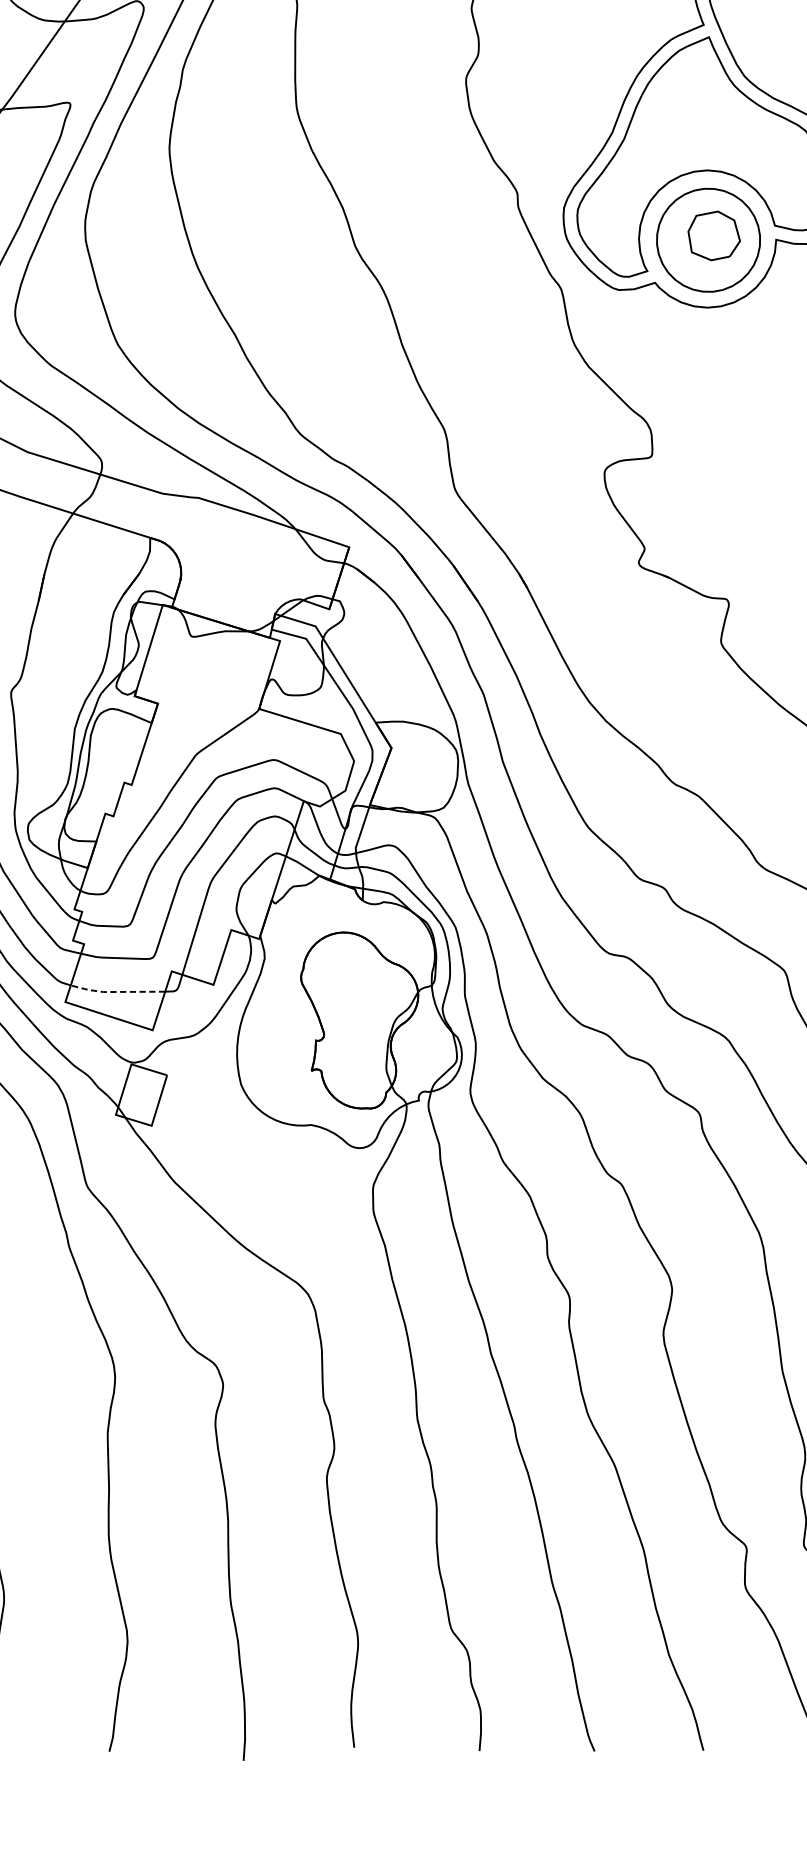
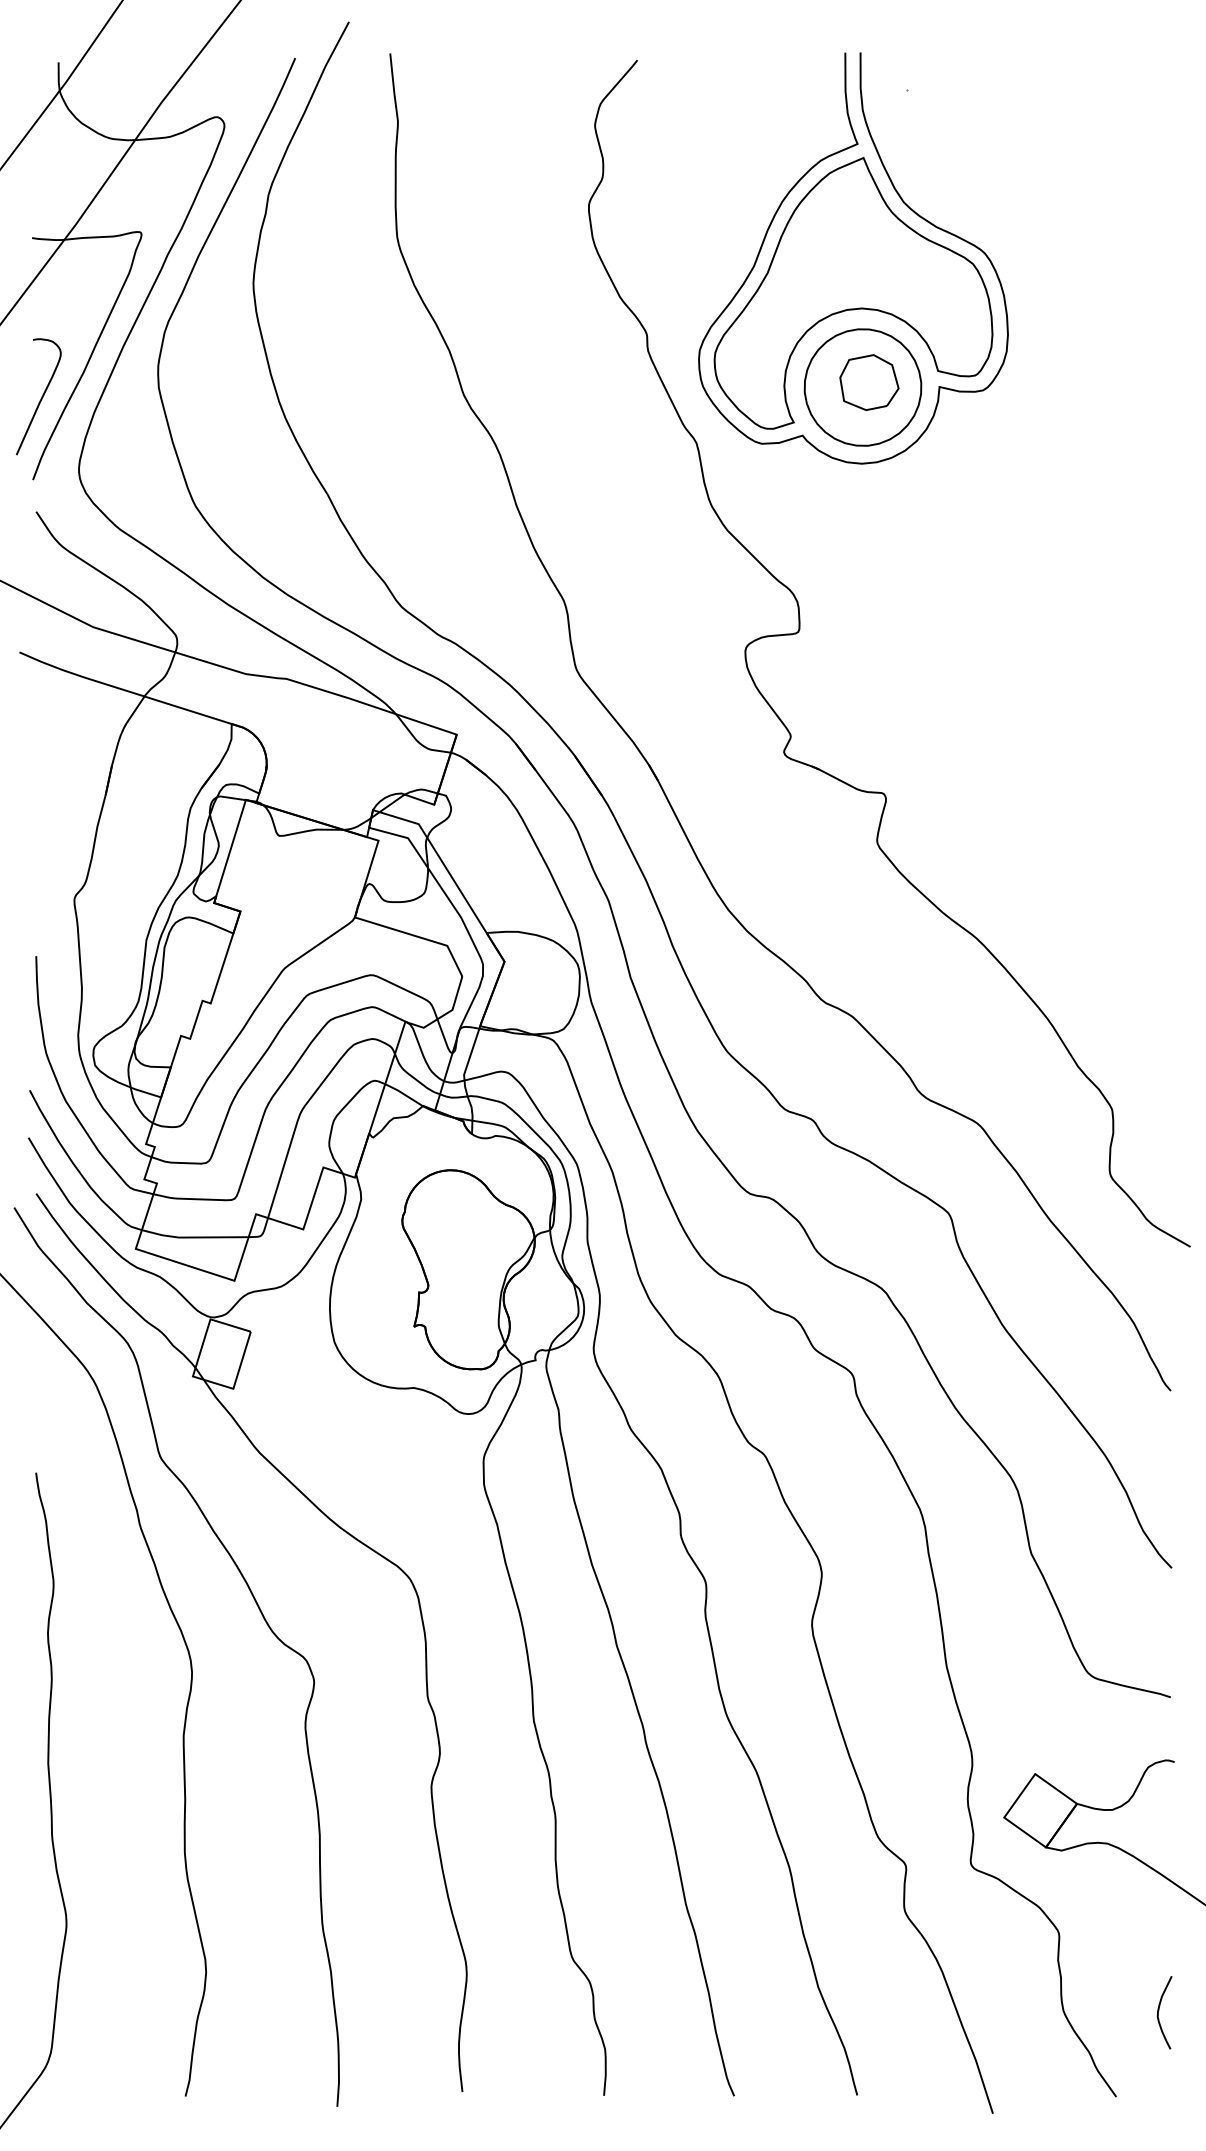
line: (116, 991) -> (193, 1237), dashed -> solid

